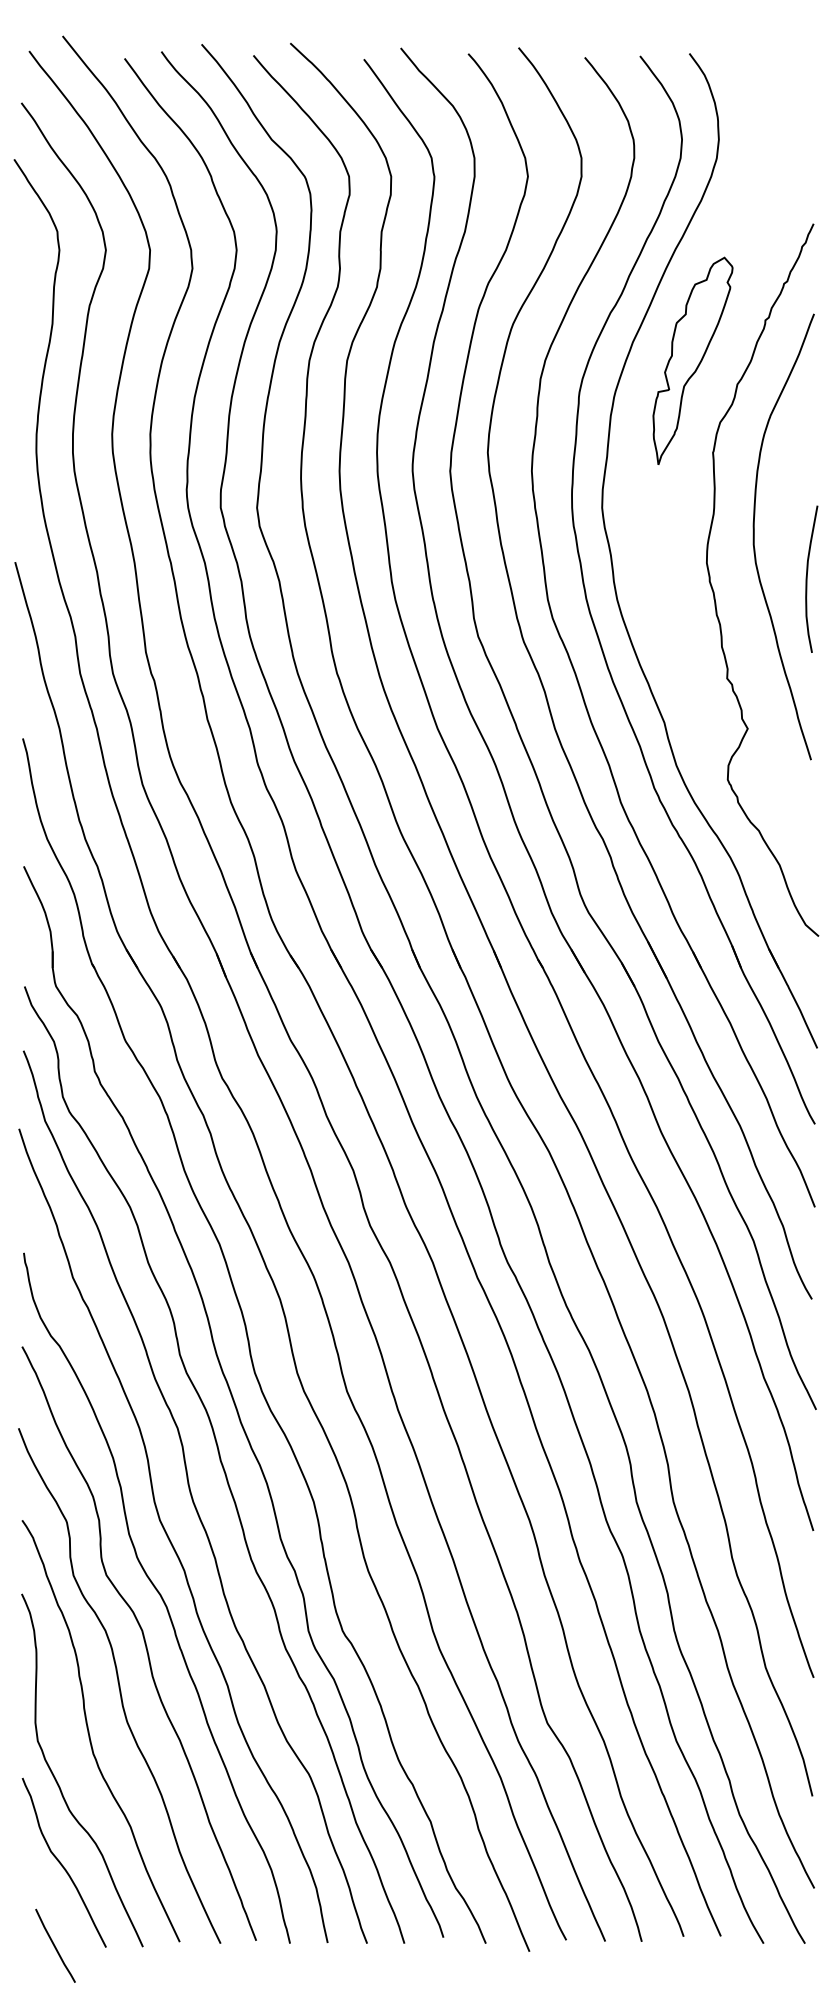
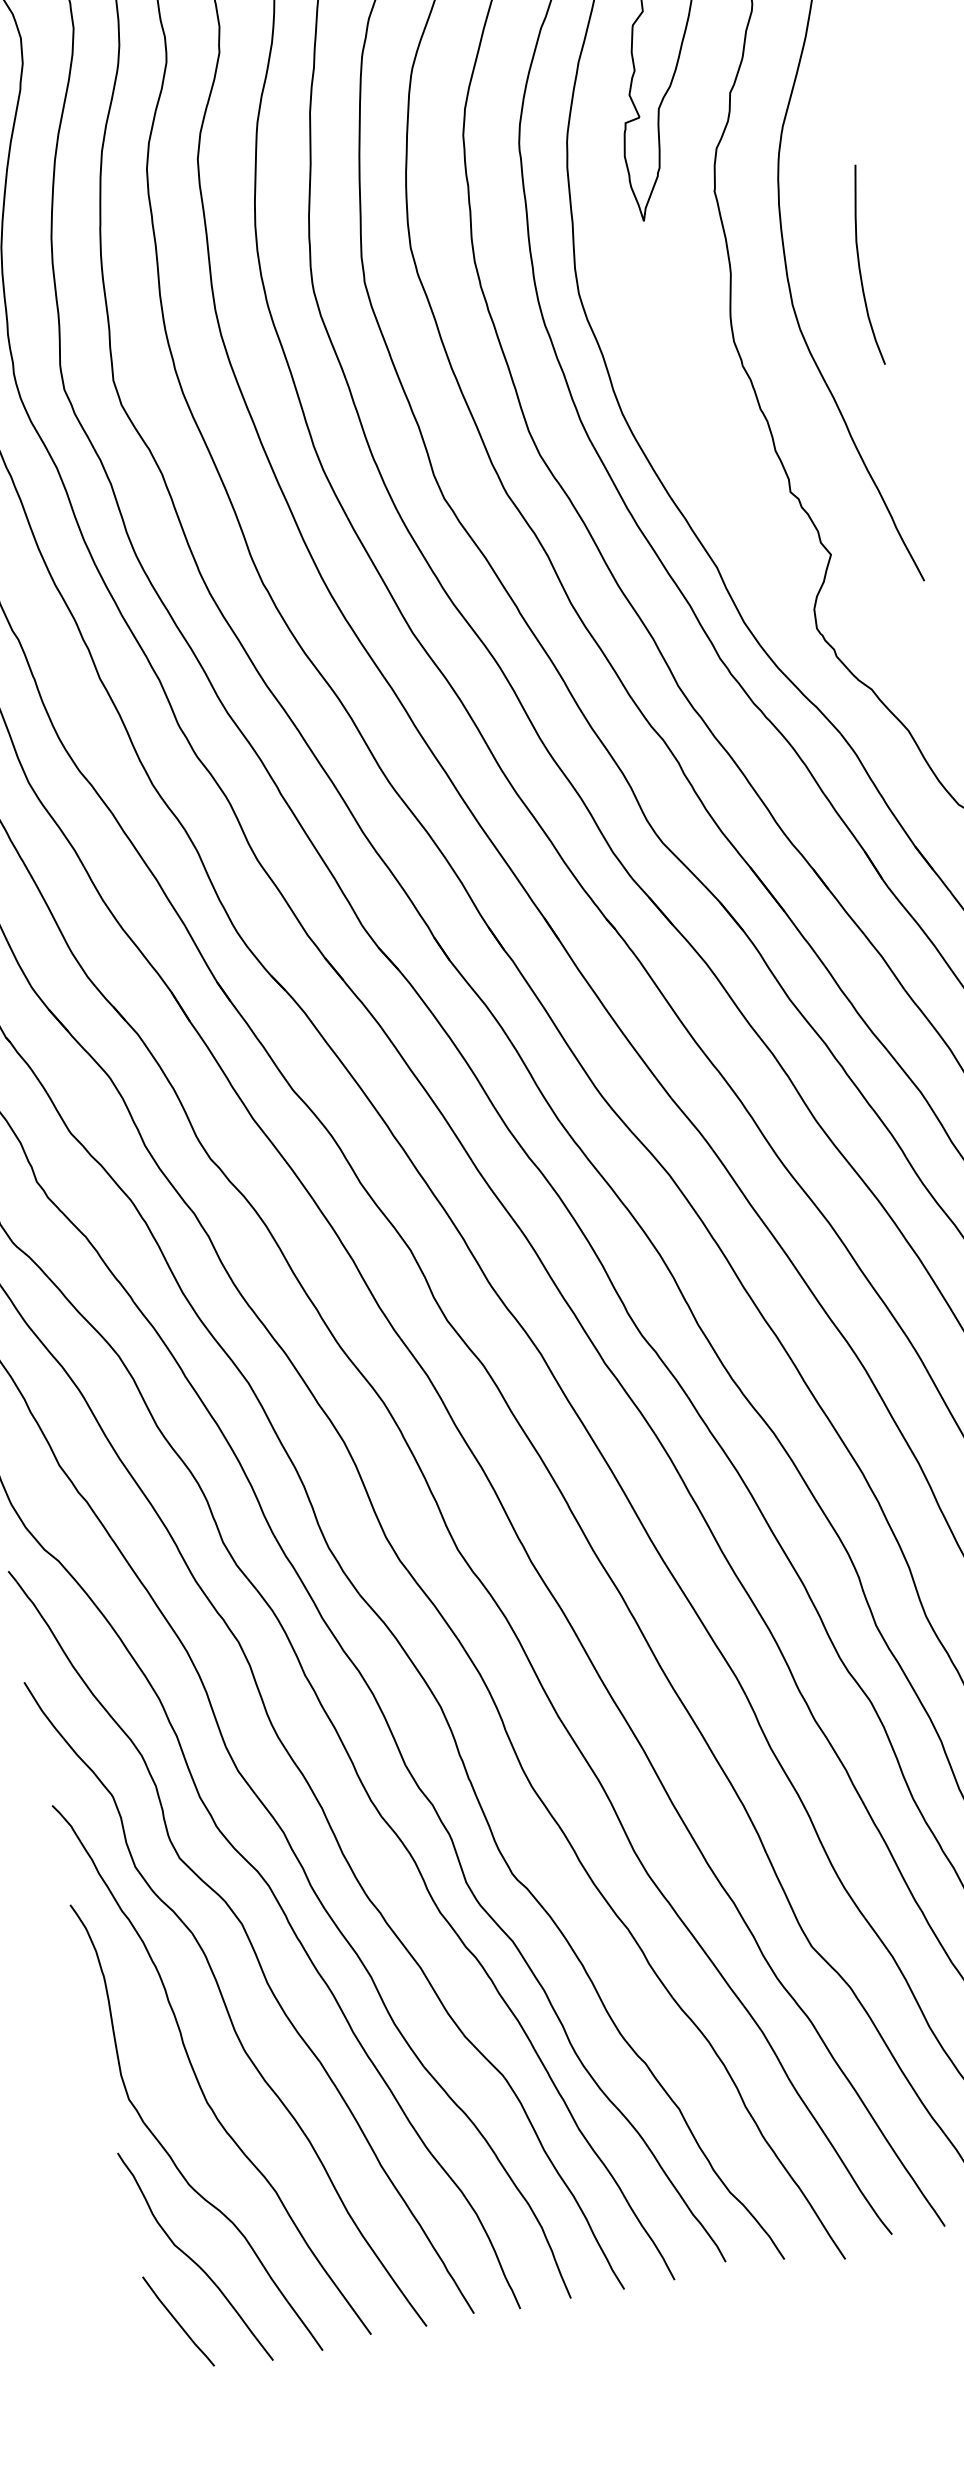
curve: (807, 578) -> (860, 265), moved
line: (55, 1945) -> (178, 2321), moved

